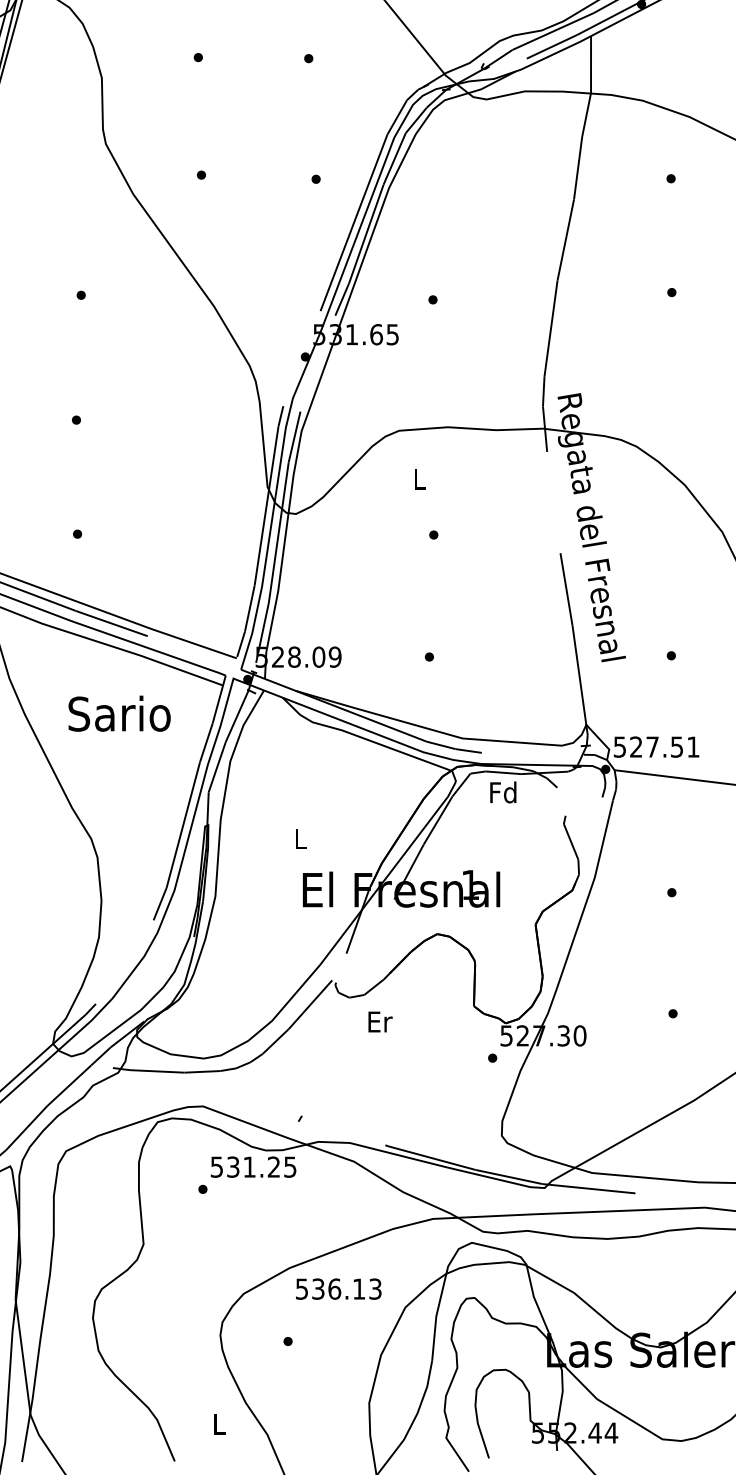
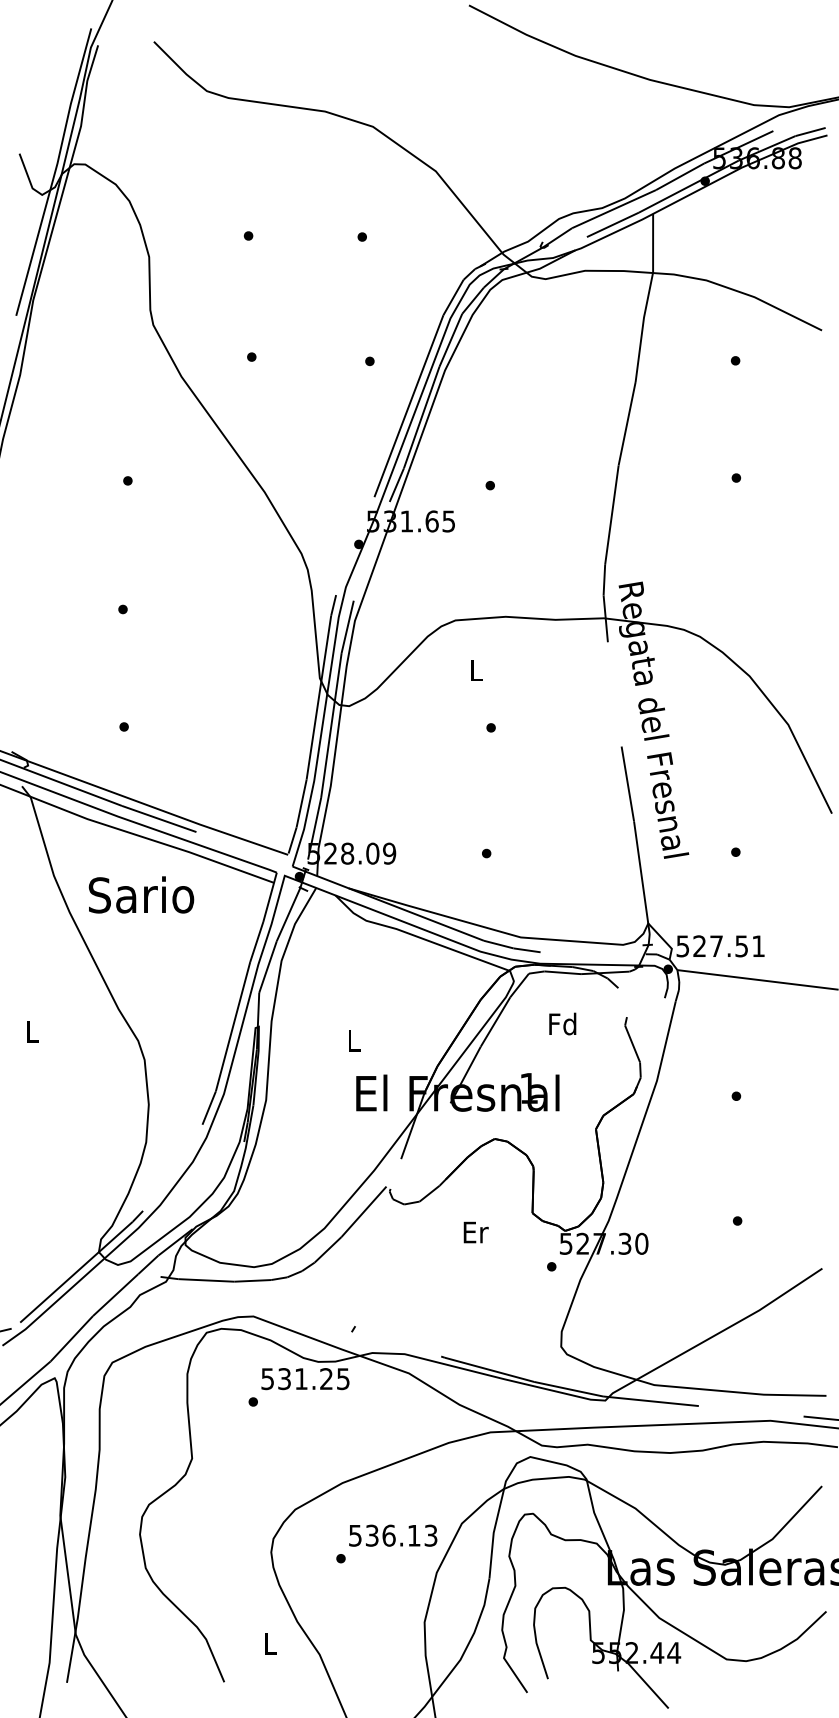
text: (119, 713) -> (141, 894), moved
text: (503, 791) -> (562, 1023), moved
text: (379, 1021) -> (475, 1232), moved
text: (339, 1288) -> (393, 1535), moved

